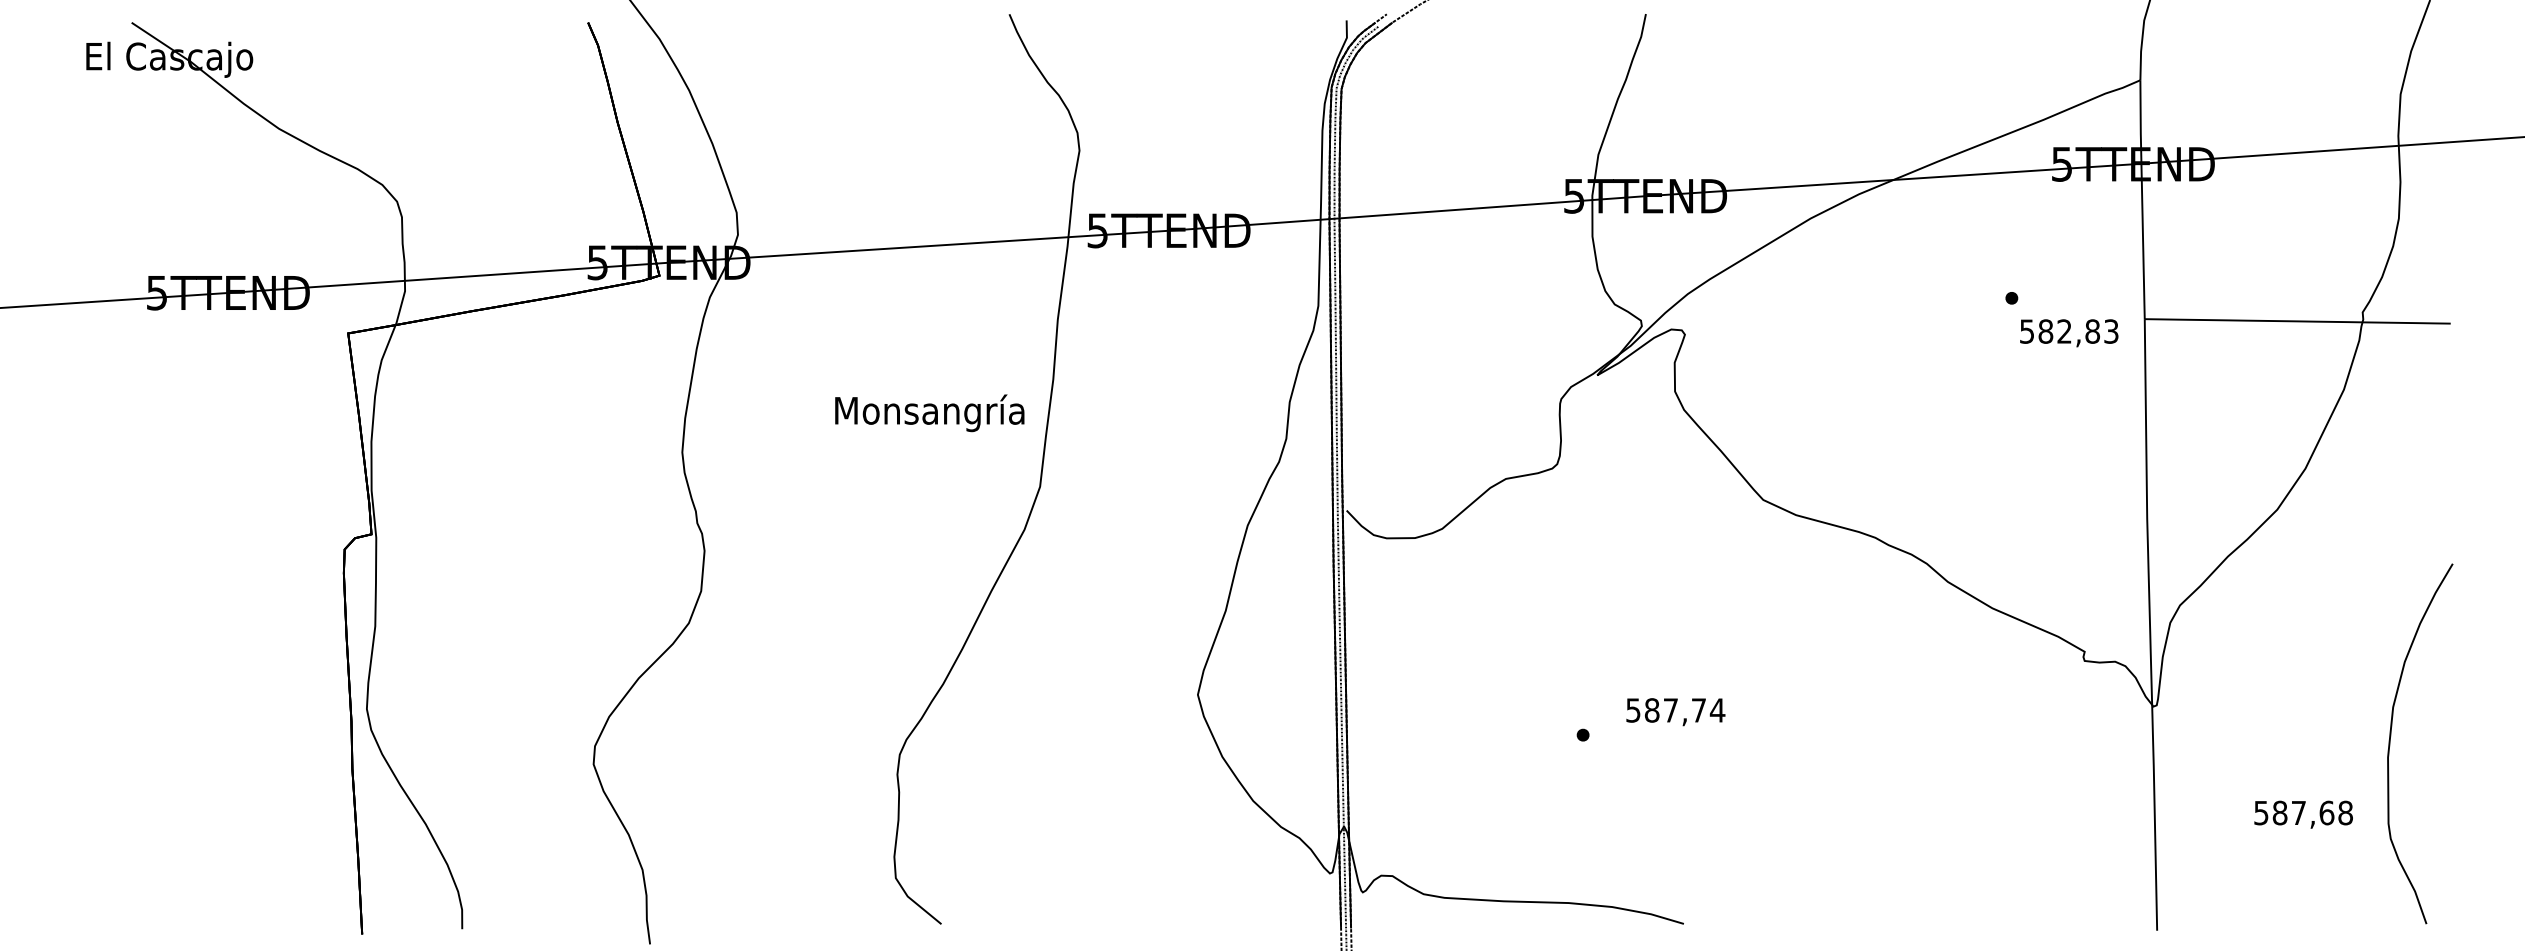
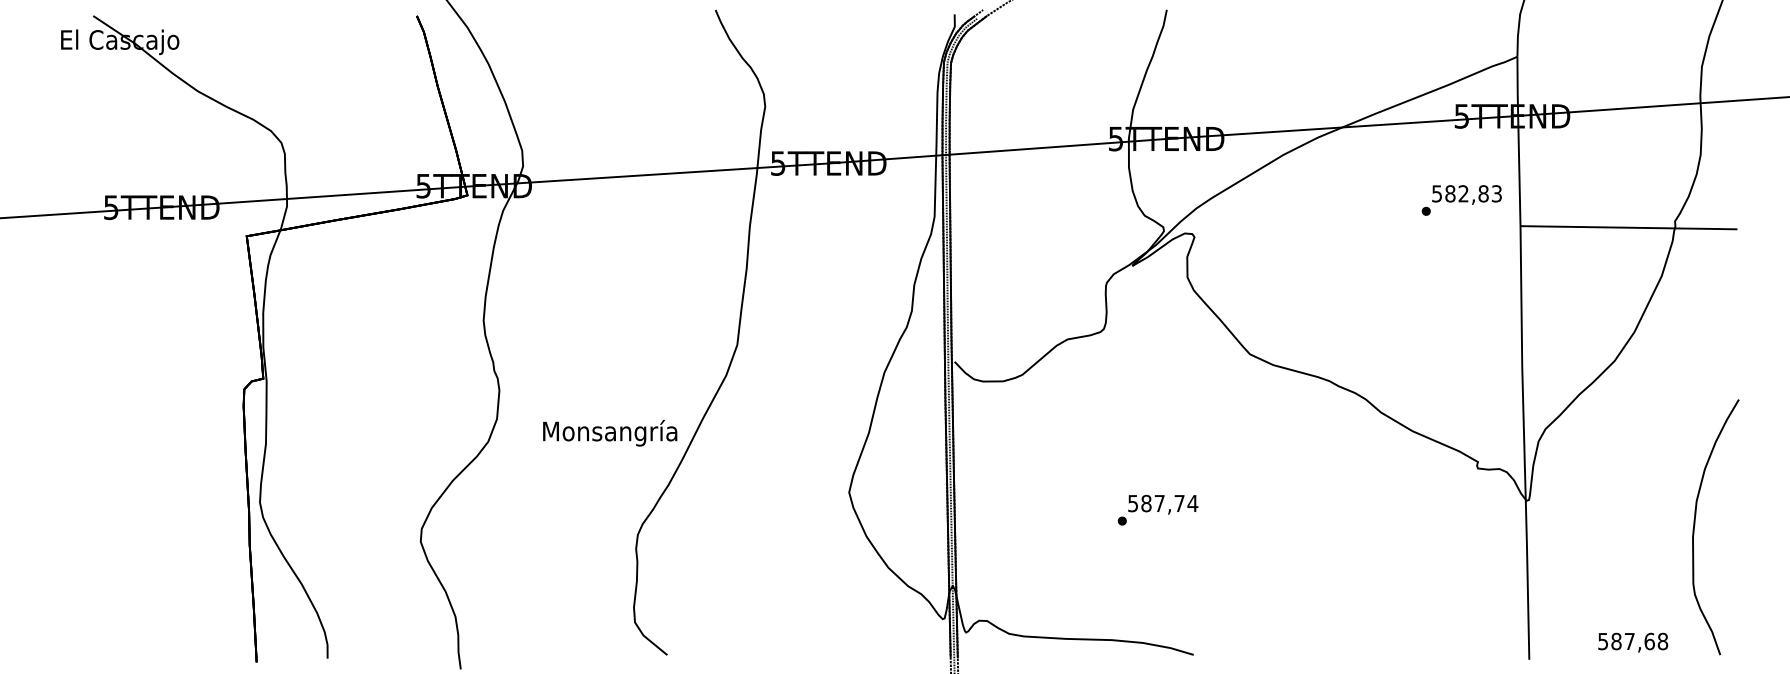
text: (2069, 333) -> (1467, 195), moved
text: (929, 413) -> (609, 433), moved
text: (1675, 712) -> (1163, 505), moved
text: (2303, 814) -> (1633, 642), moved

